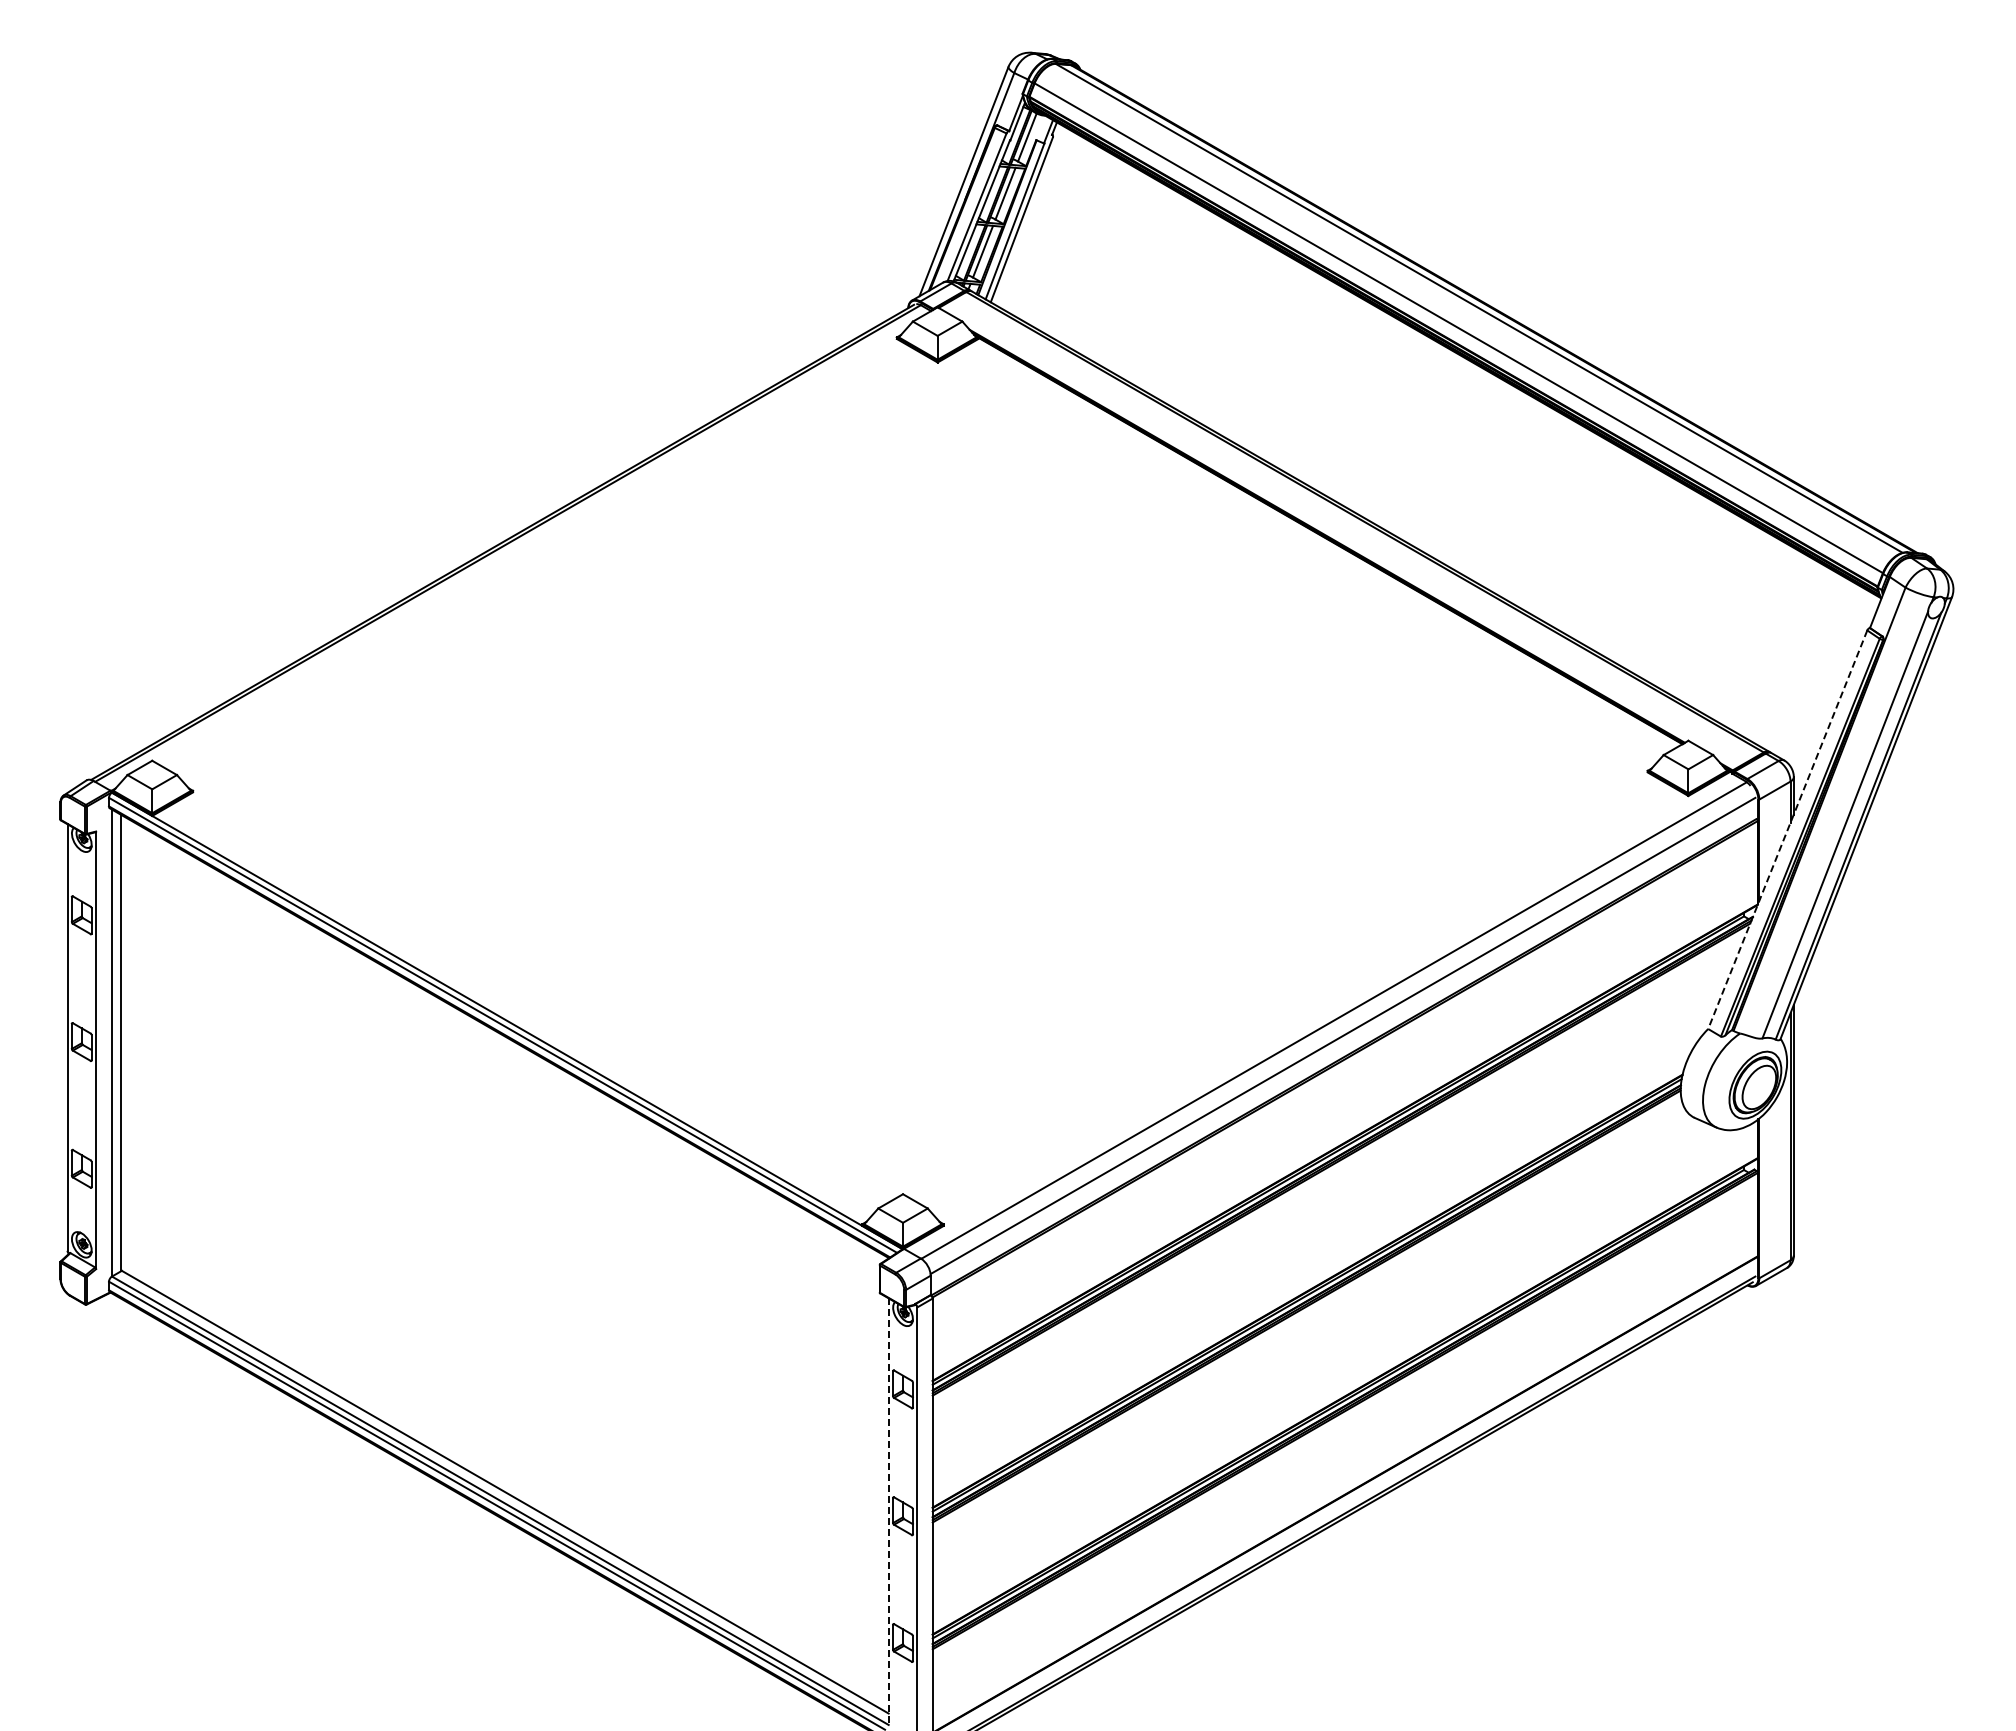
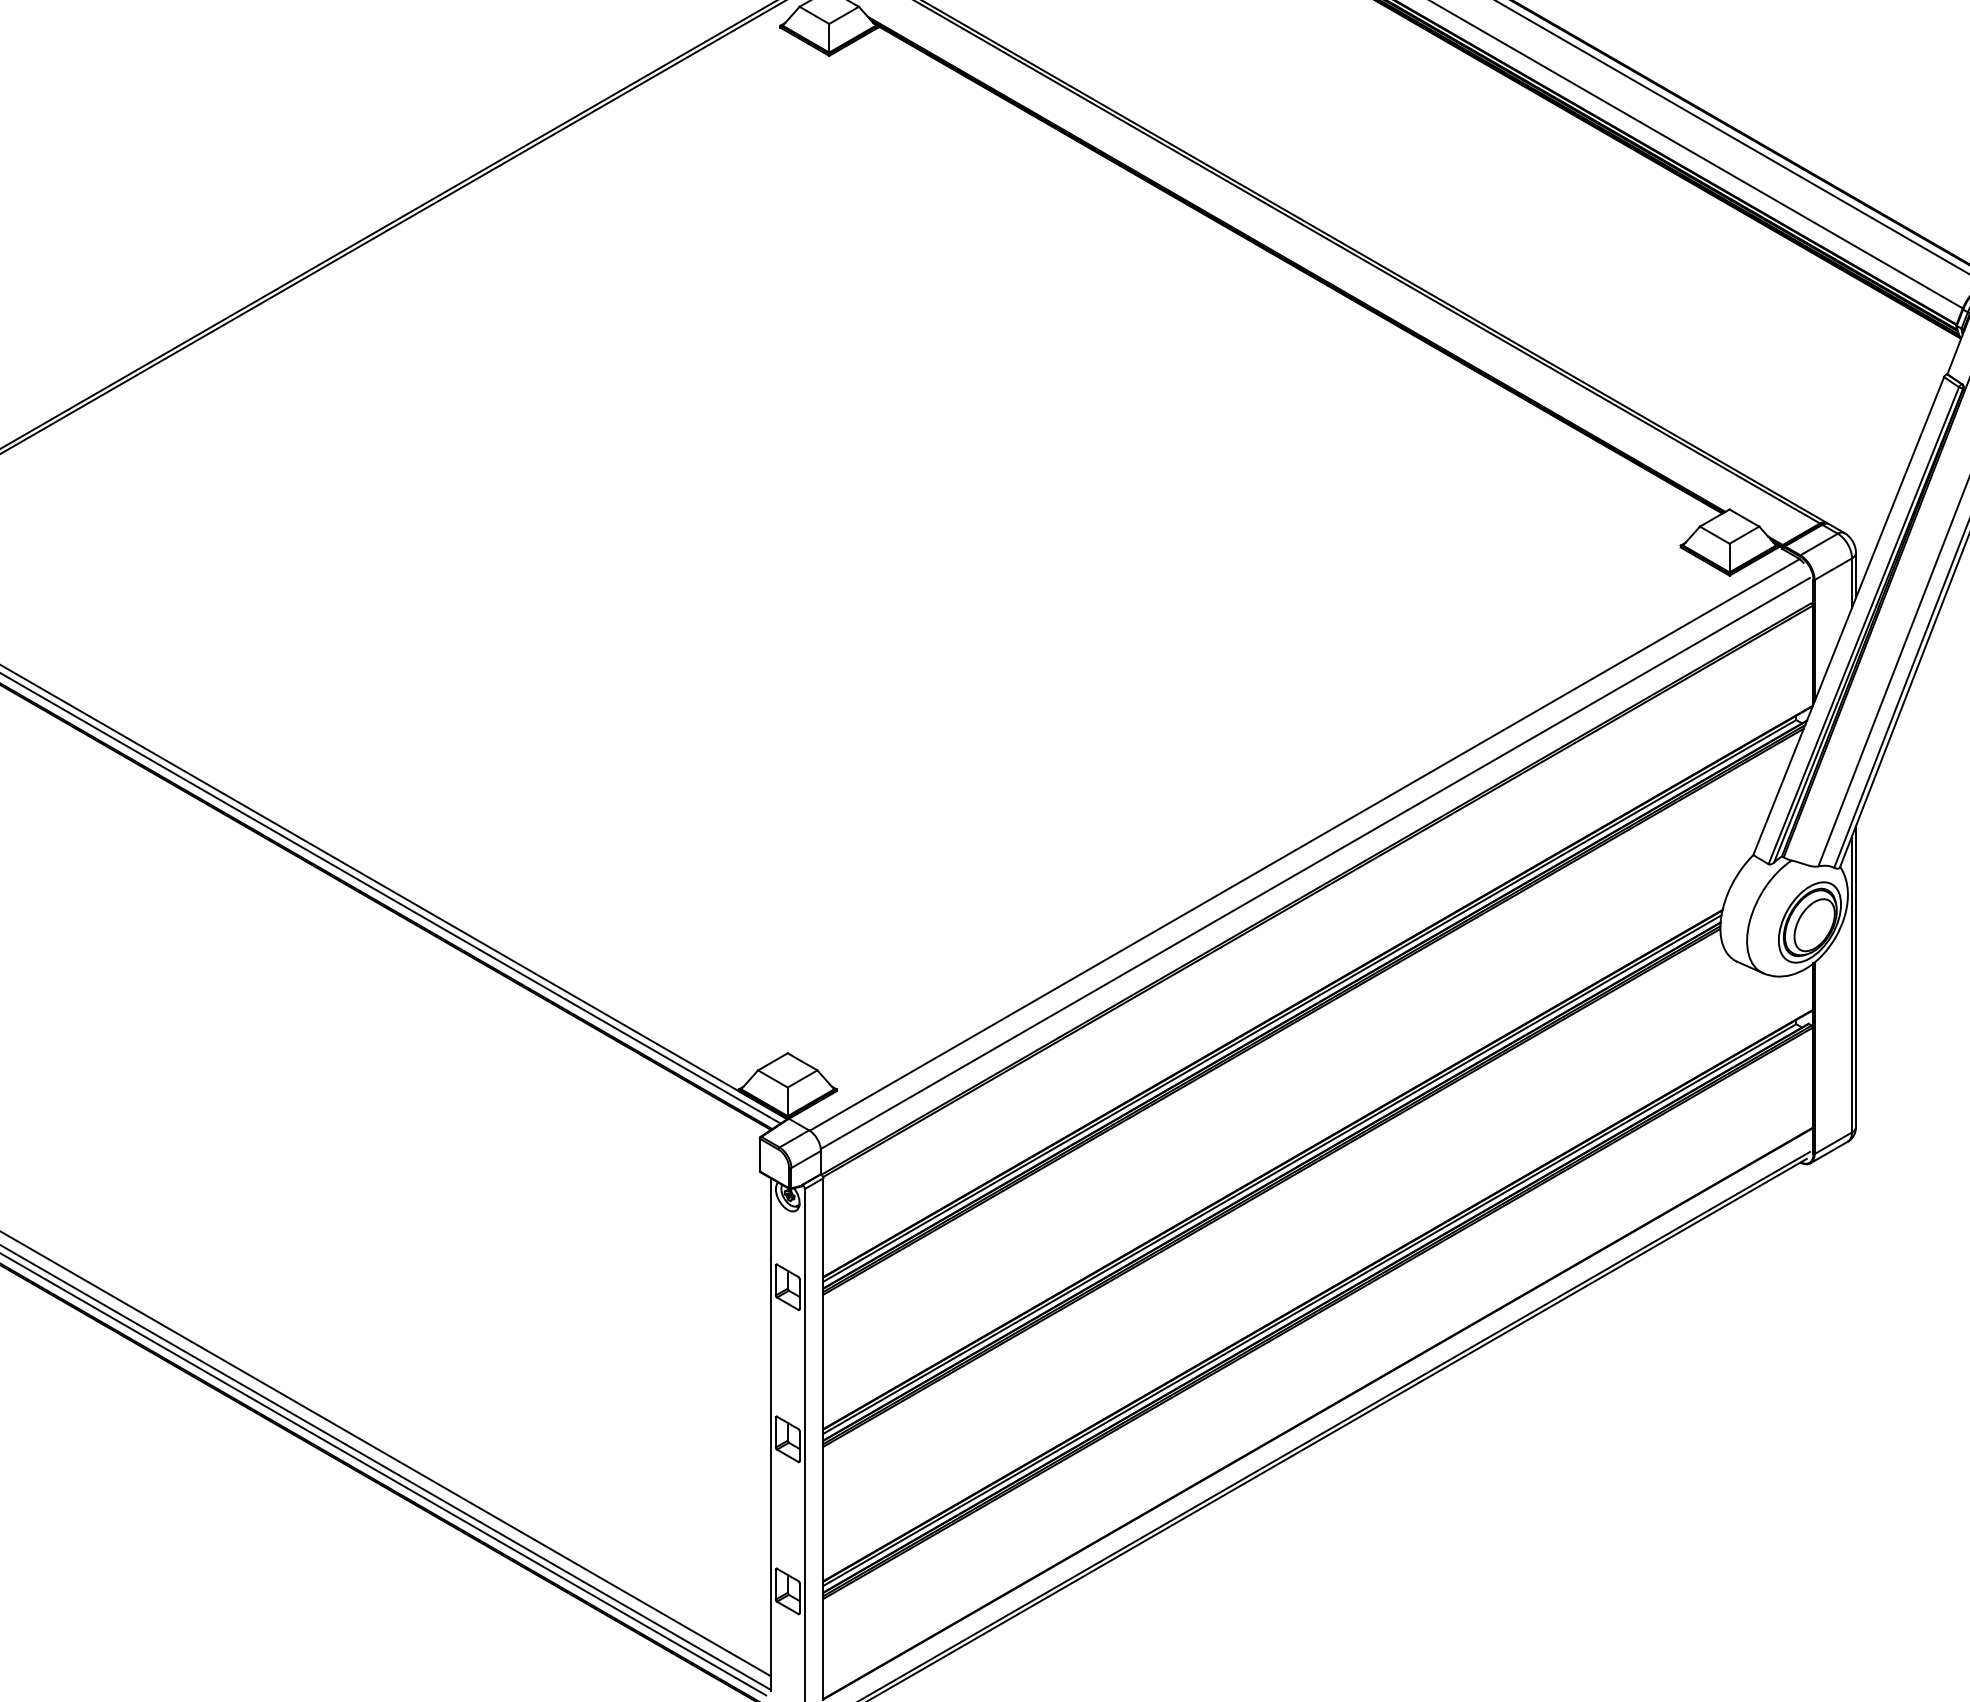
line: (1787, 829) -> (1848, 615), dashed -> solid
line: (888, 1512) -> (770, 1434), dashed -> solid

